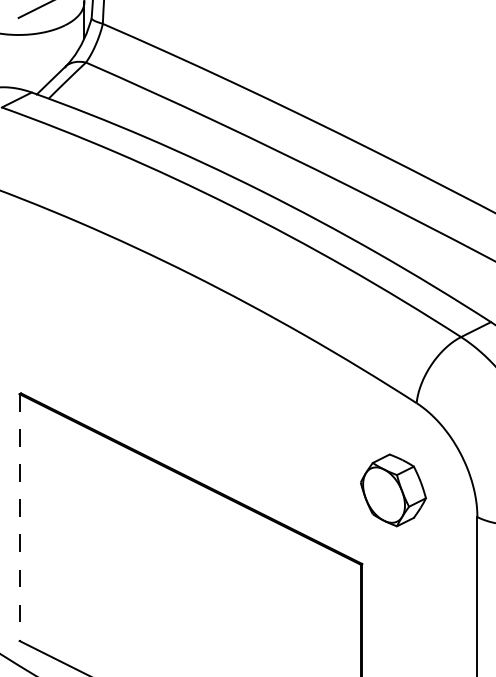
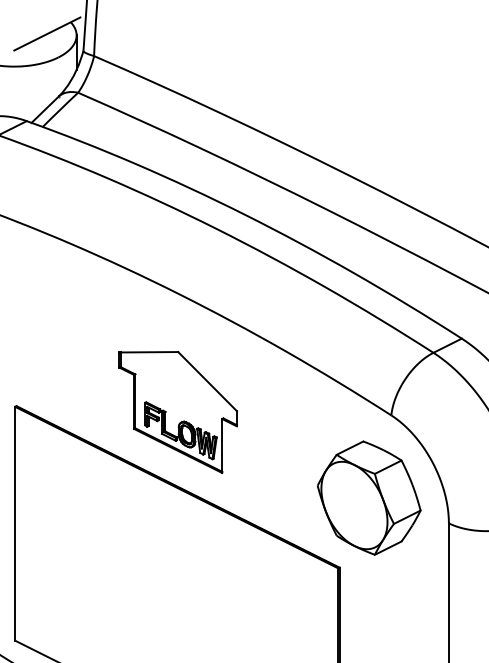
part: (190, 400) -> (177, 412), added
part: (393, 489) -> (369, 497), size x1.67
line: (19, 517) -> (15, 523), dashed -> solid

